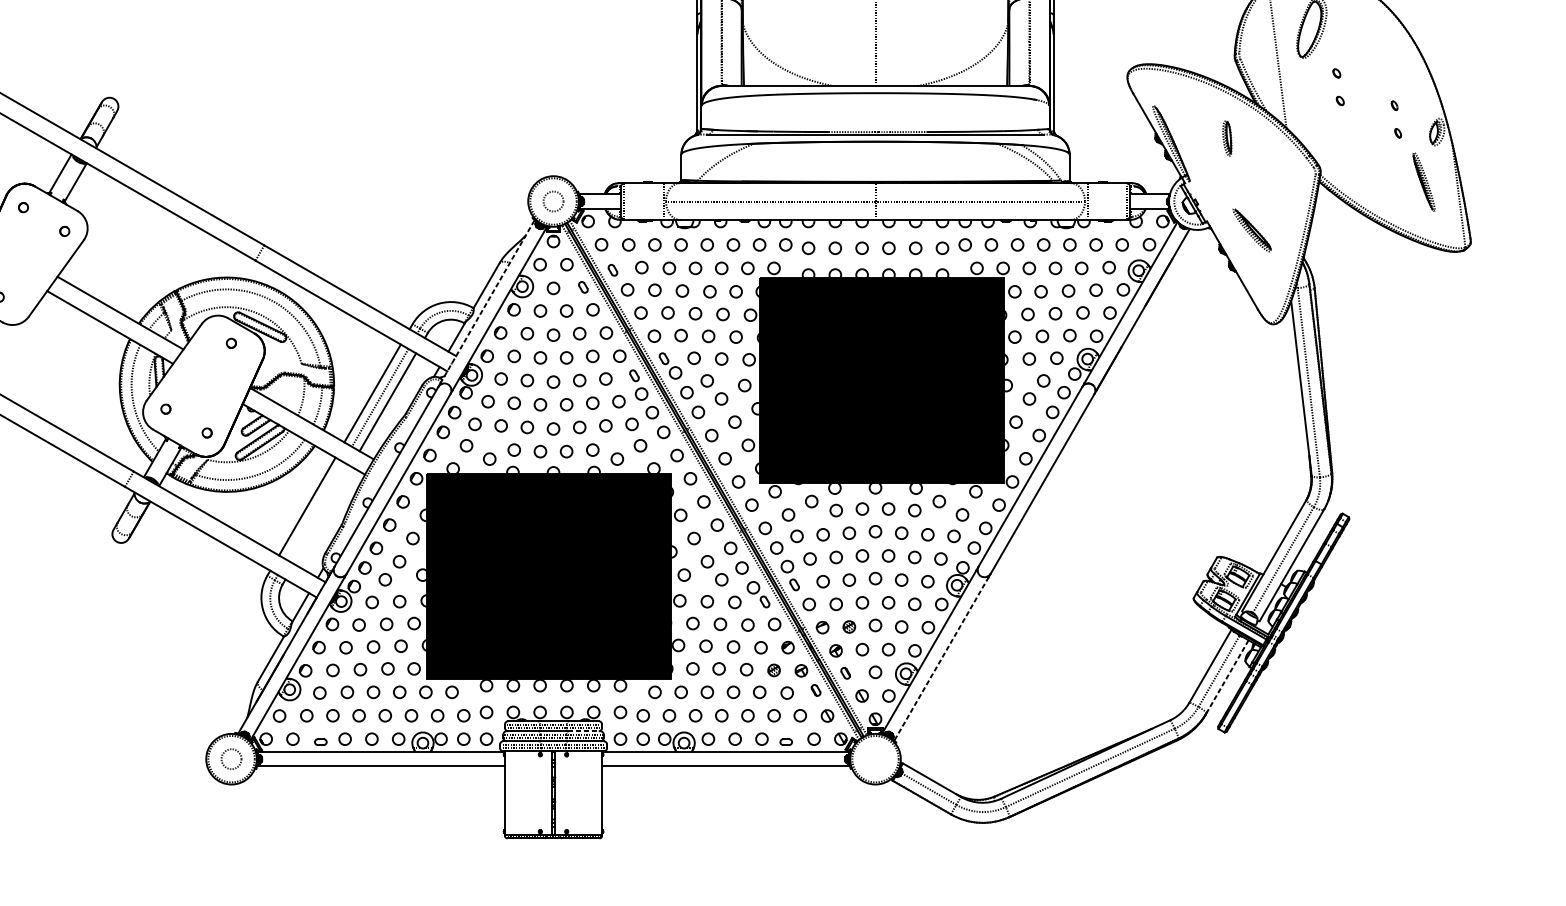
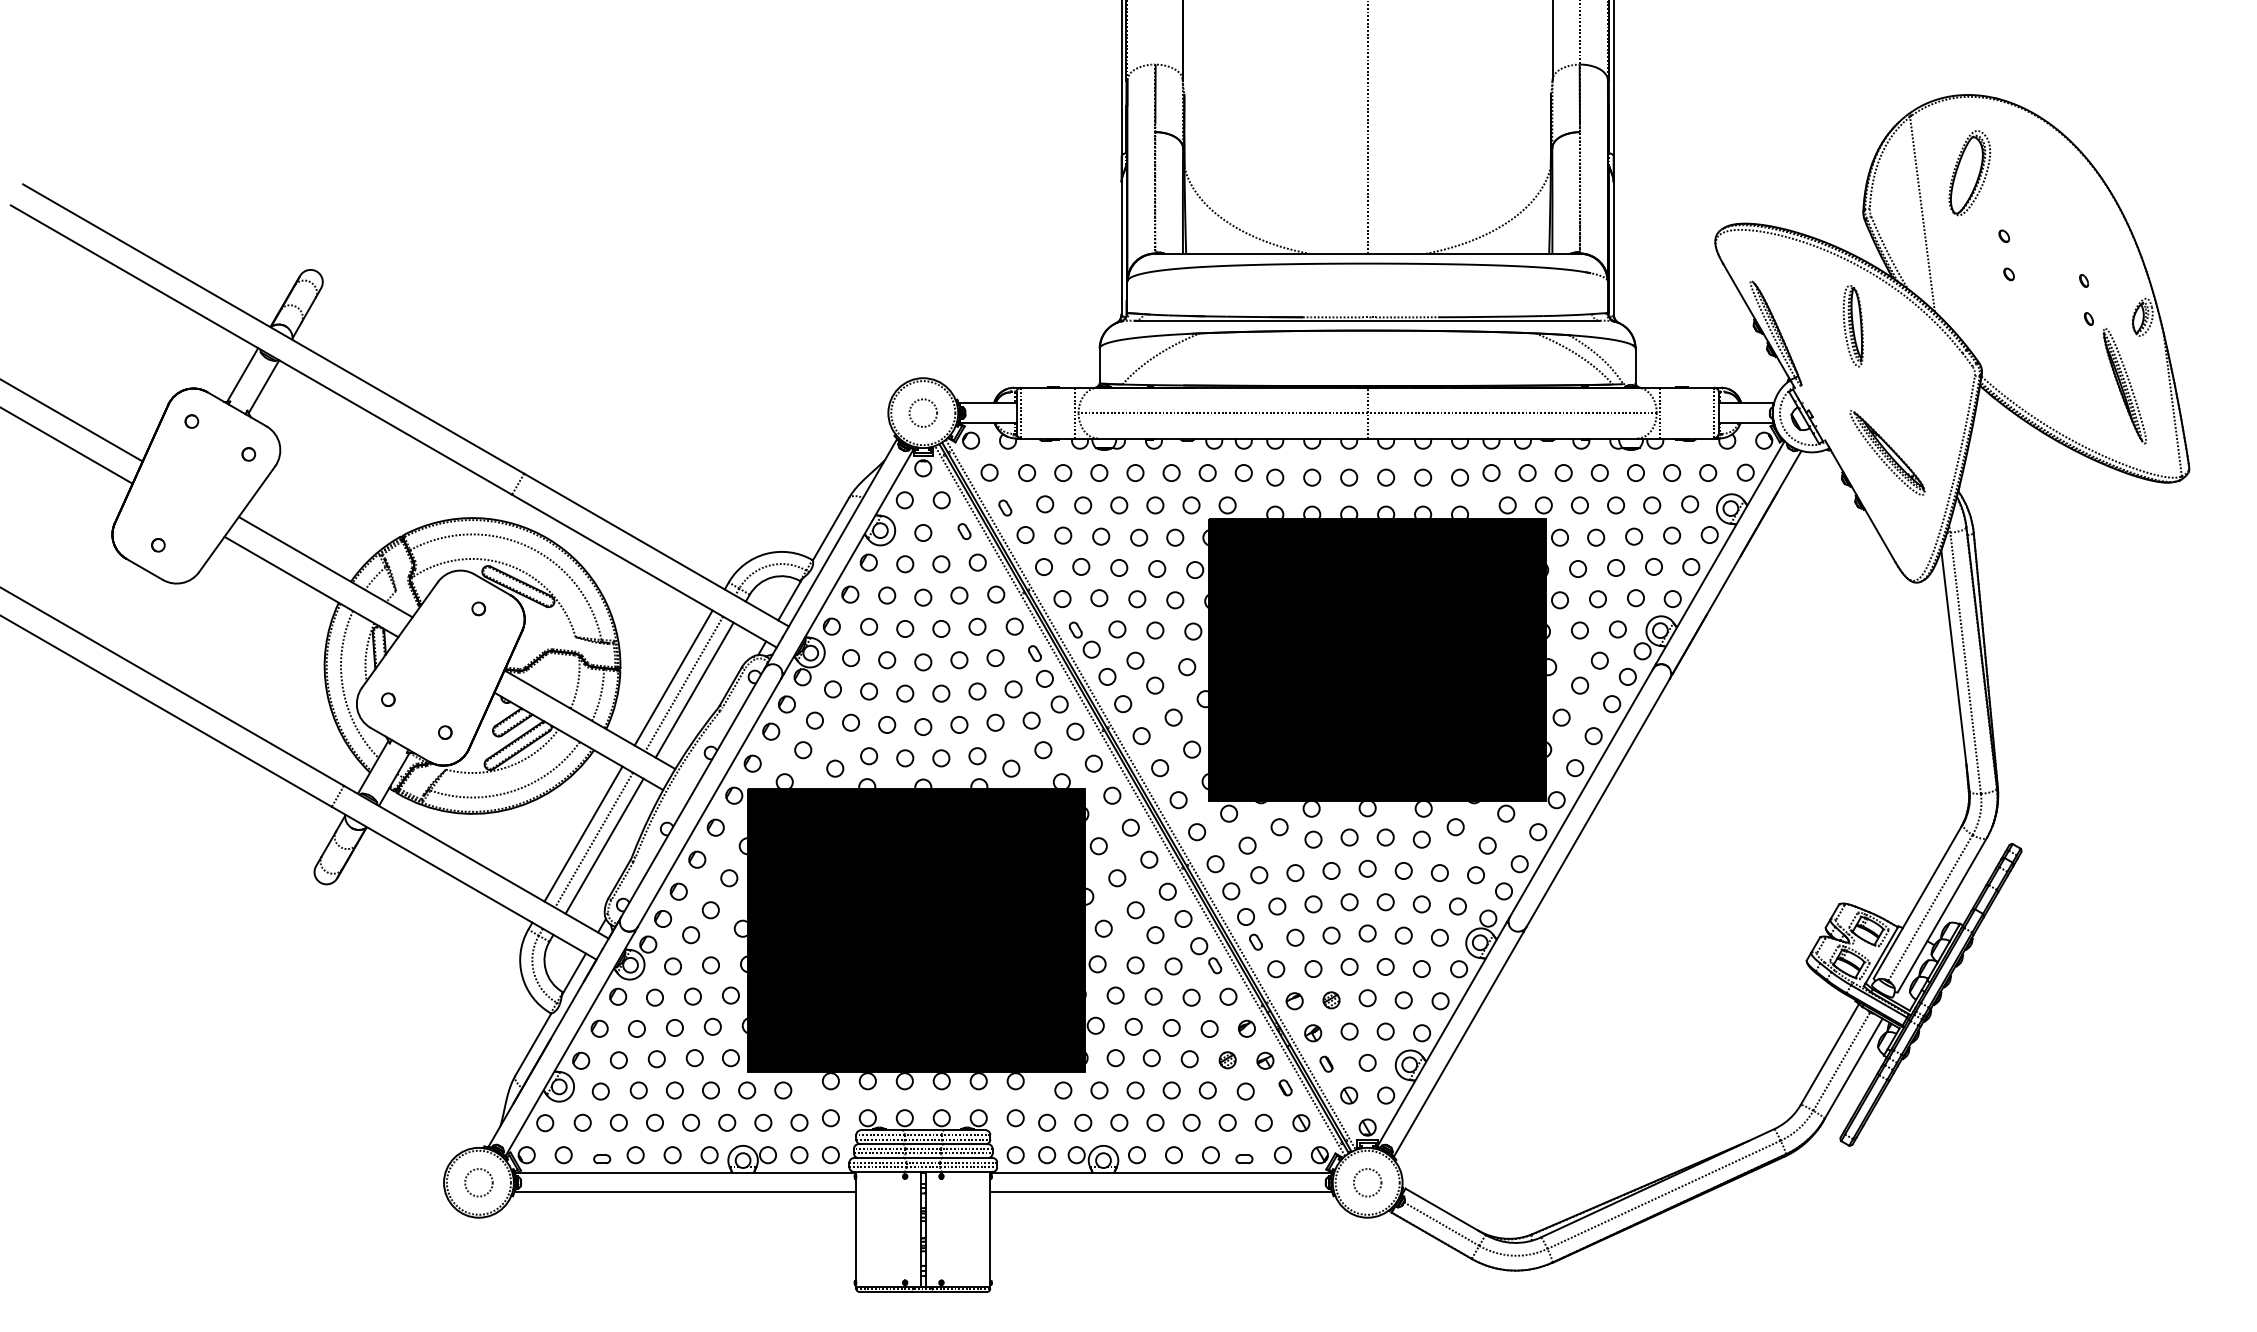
part: (1226, 138) -> (1852, 326), size x1.67
part: (1423, 182) -> (2124, 386), size x1.43
part: (1252, 230) -> (1887, 452), size x1.43
line: (487, 301) -> (832, 551), dashed -> solid
line: (315, 510) -> (594, 839), added
line: (322, 514) -> (604, 845), added
line: (941, 659) -> (1458, 1044), dashed -> solid
line: (1227, 676) -> (1853, 1068), dashed -> solid
line: (584, 731) -> (966, 1144), dashed -> solid
circle: (875, 759) -> (1367, 1182), added

